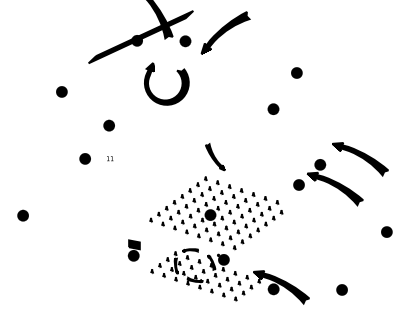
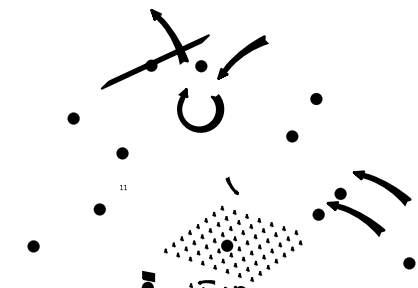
part: (179, 90) -> (213, 117), moved
part: (215, 157) -> (232, 186), size x0.6
part: (84, 158) -> (99, 209), moved

